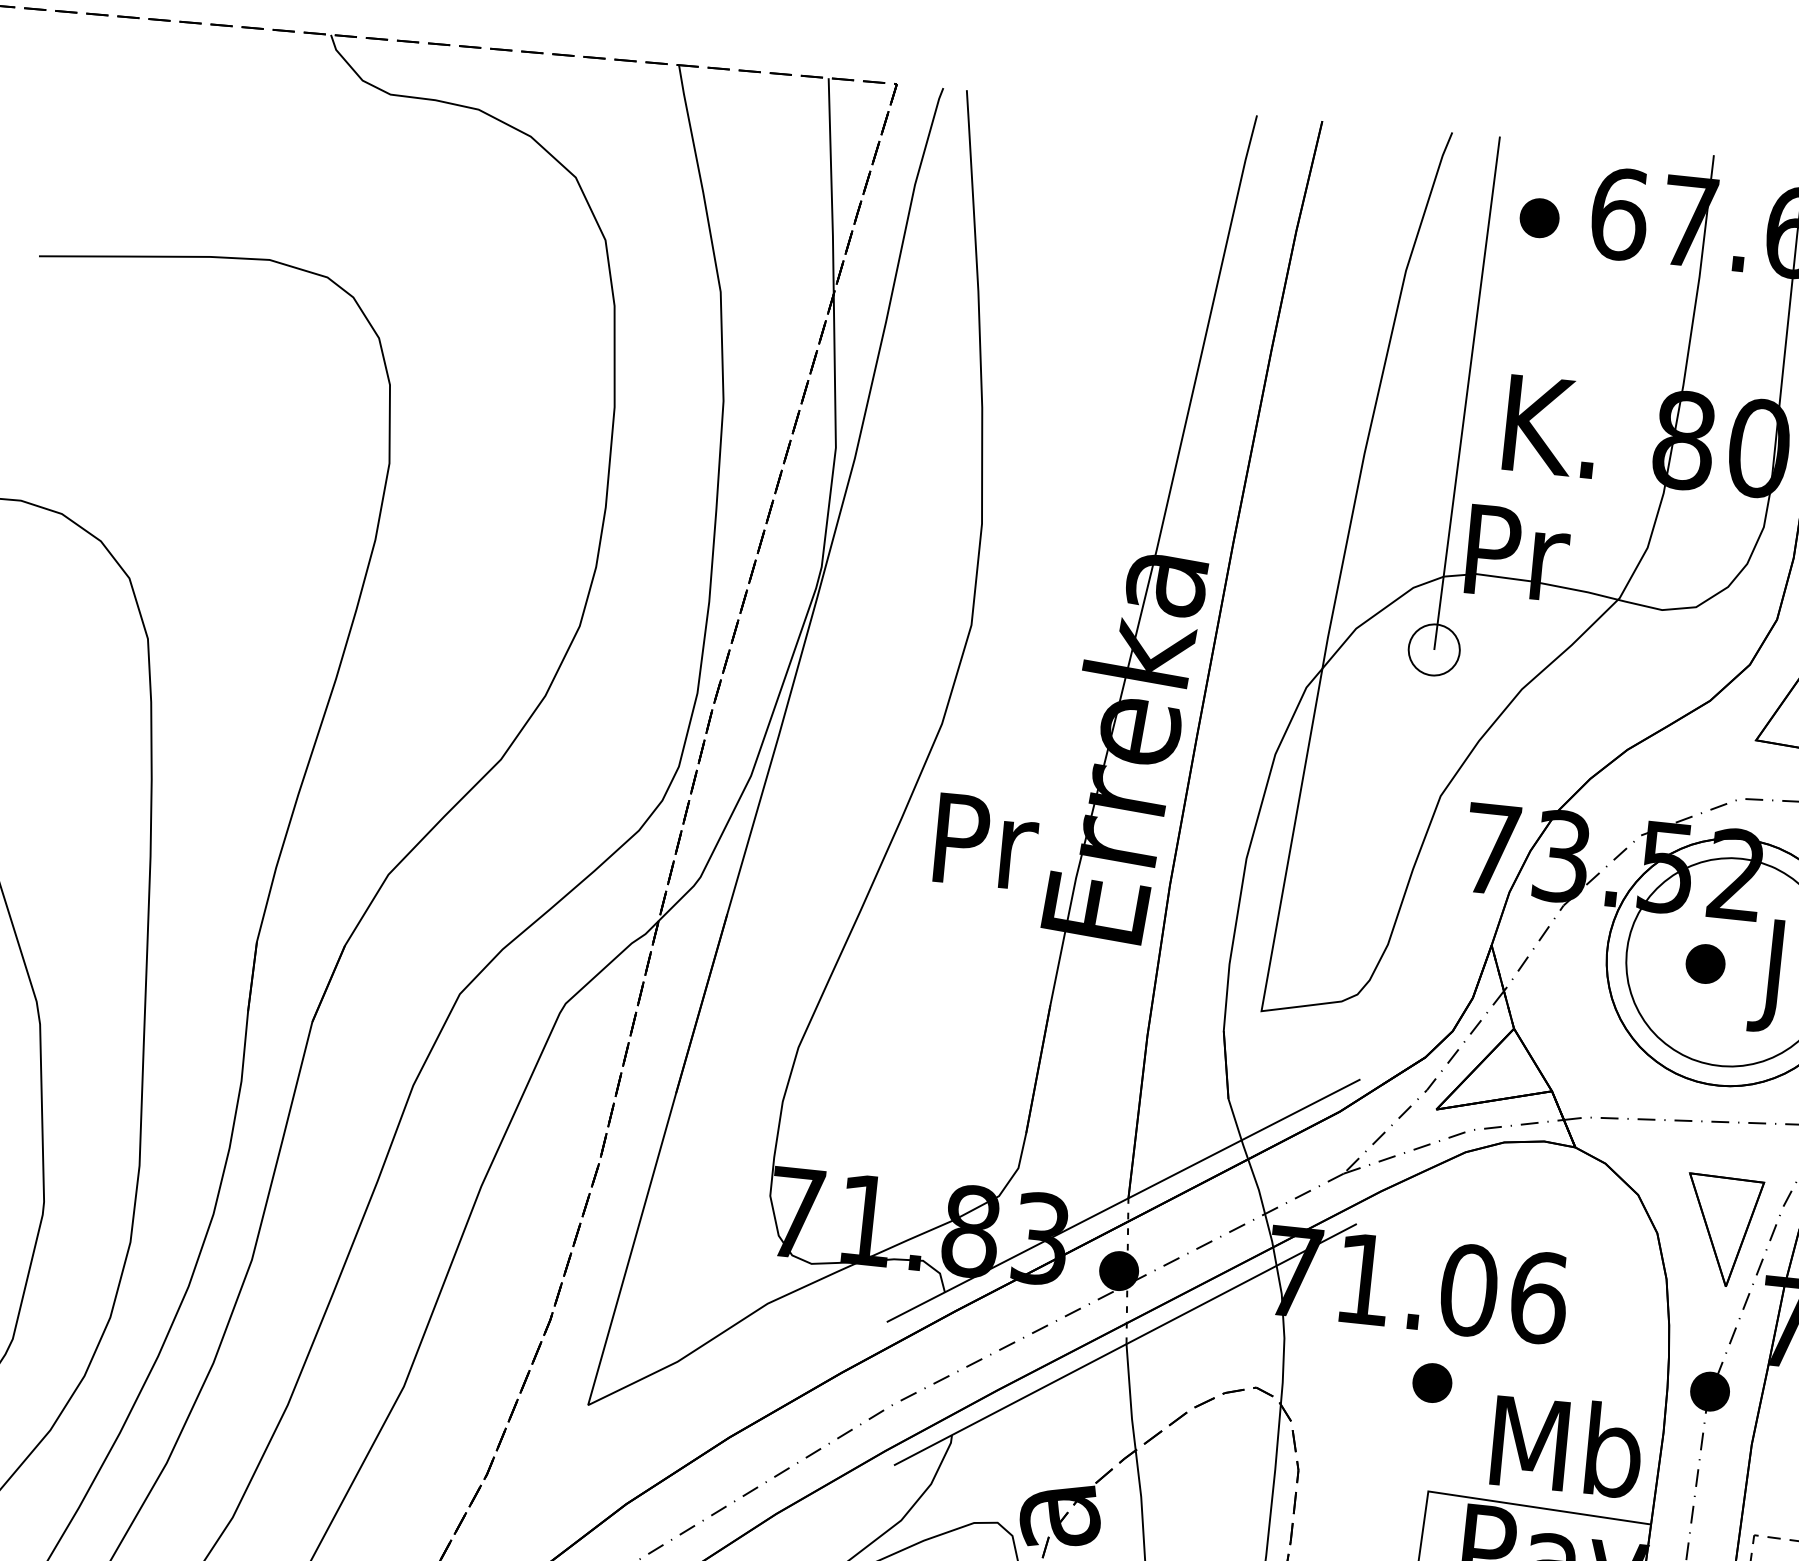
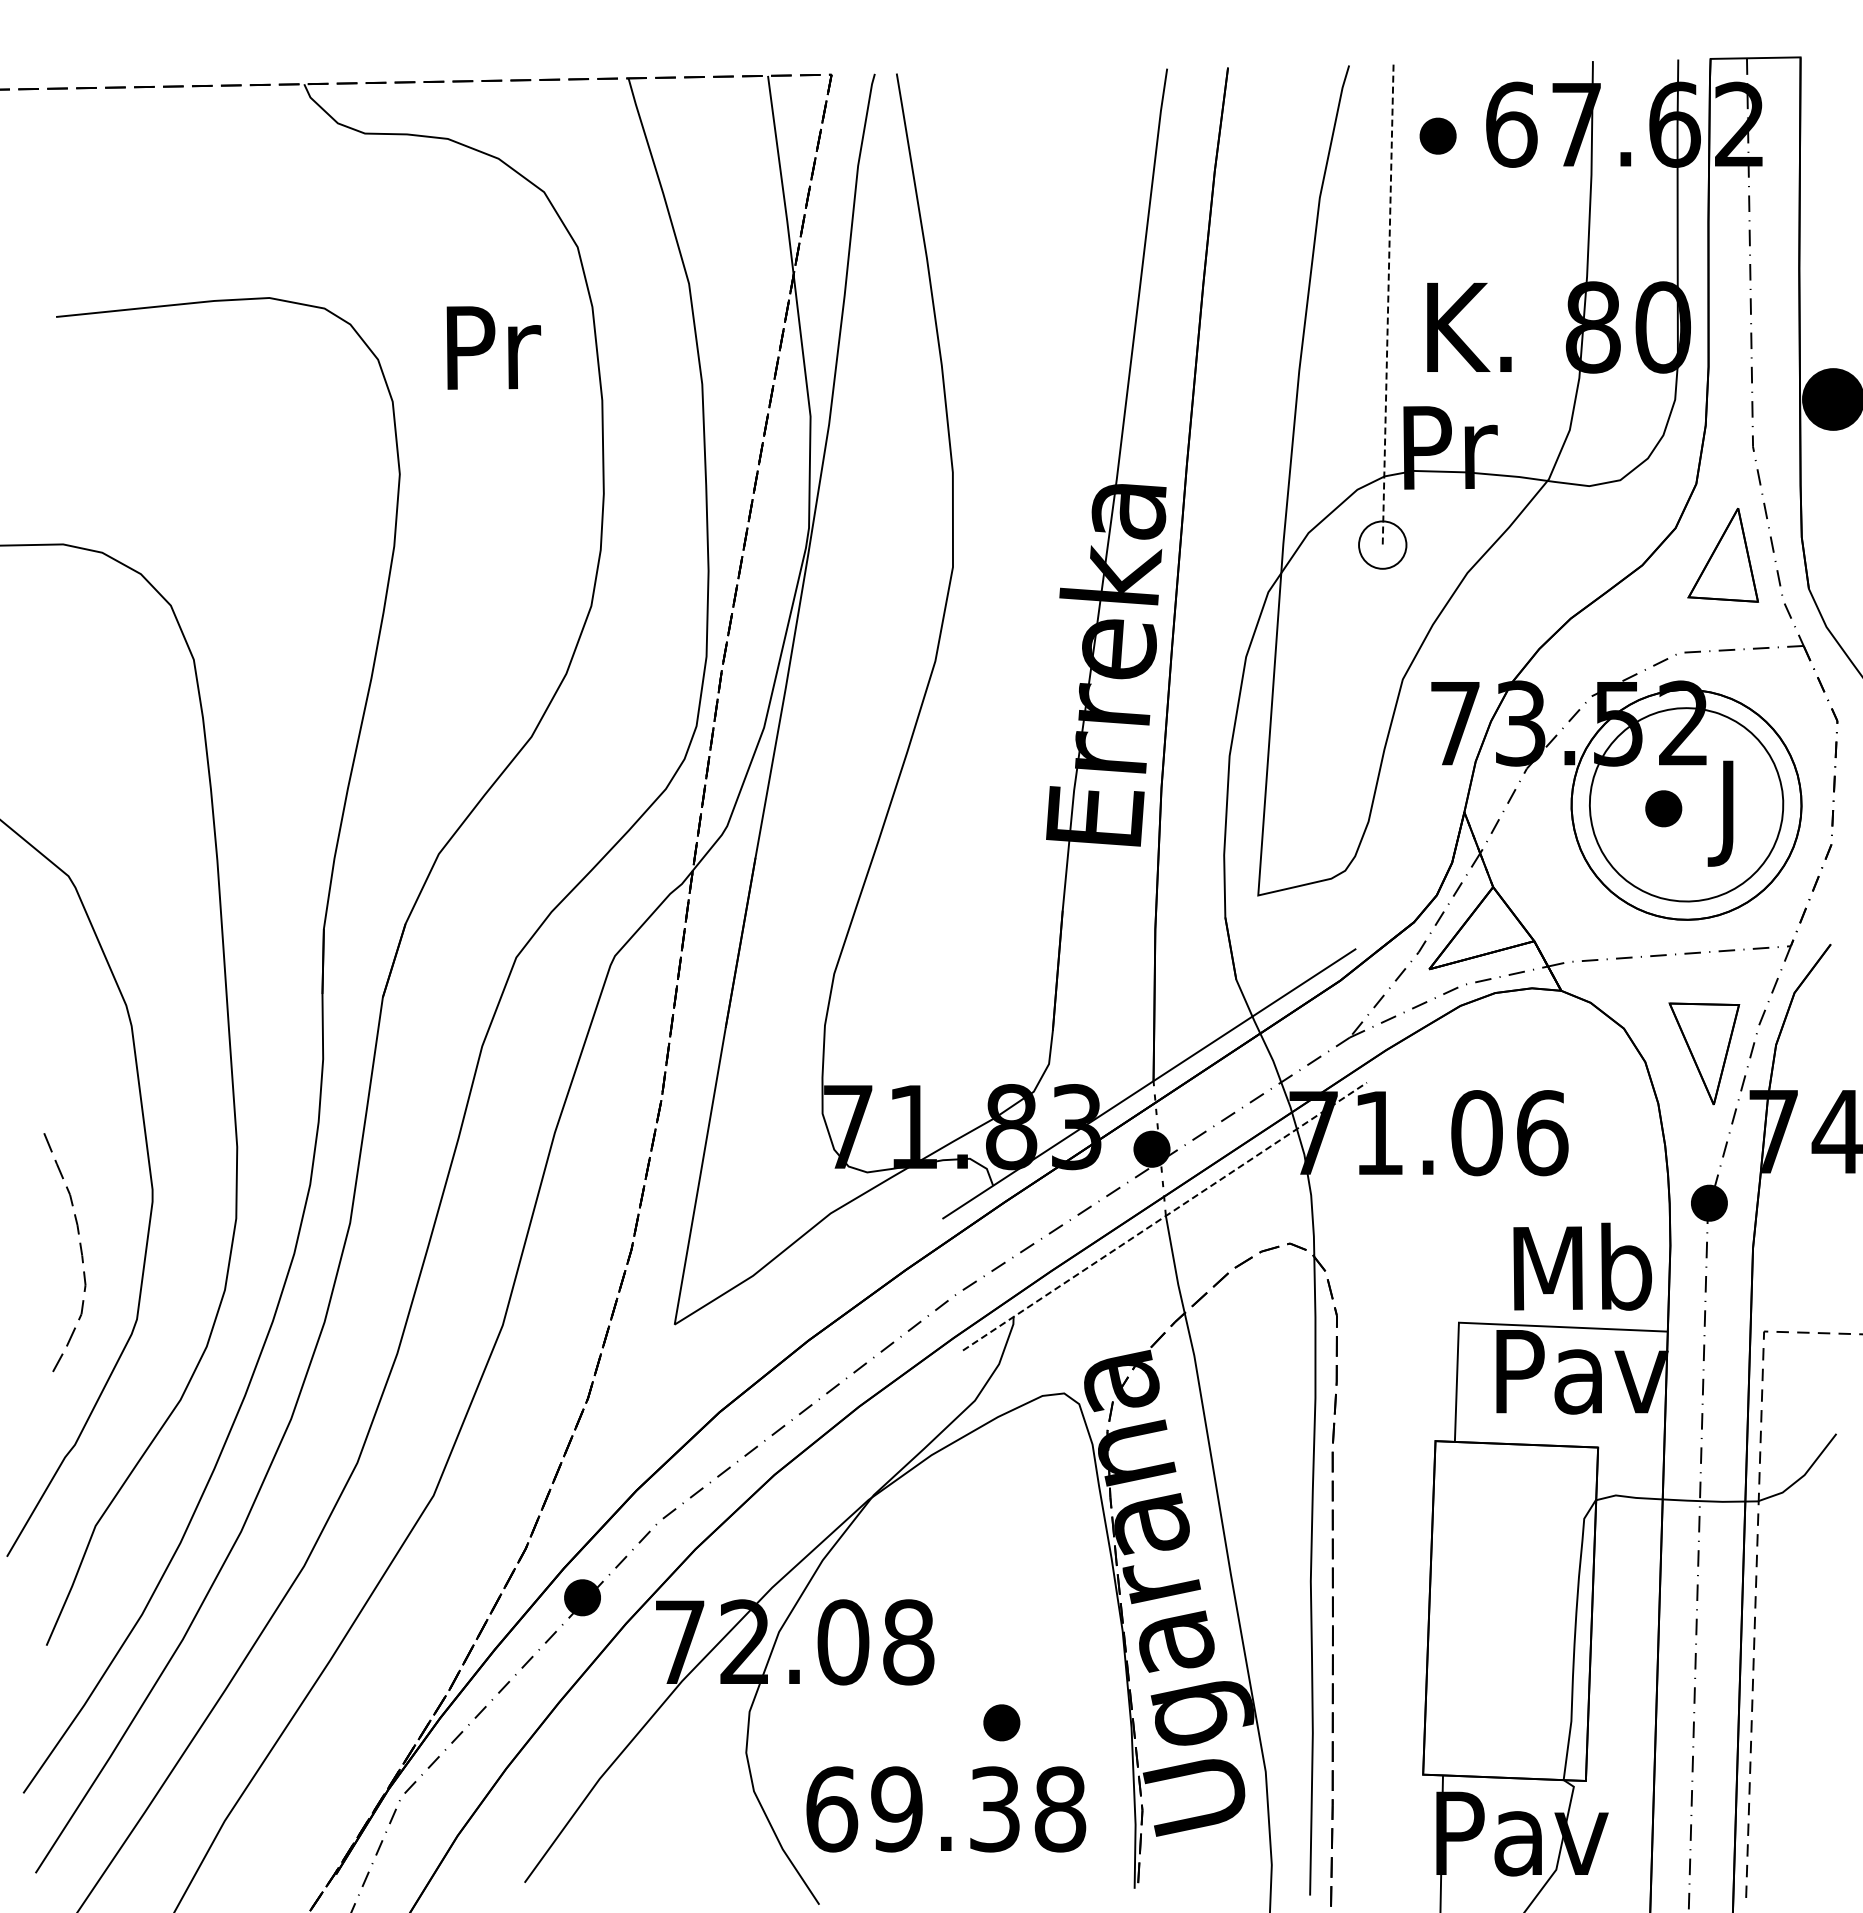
line: (1467, 393) -> (1388, 305), solid -> dashed
text: (986, 841) -> (493, 347), moved
line: (1126, 1344) -> (1165, 1216), solid -> dashed
part: (1431, 1382) -> (1451, 1221), removed

